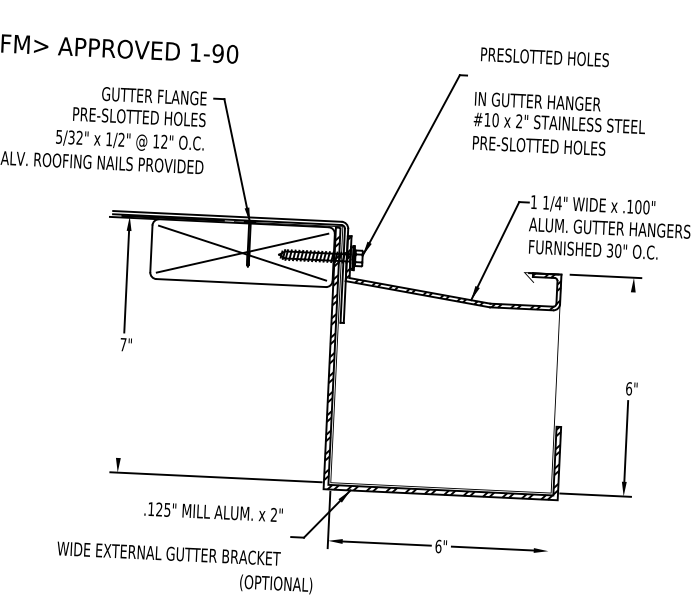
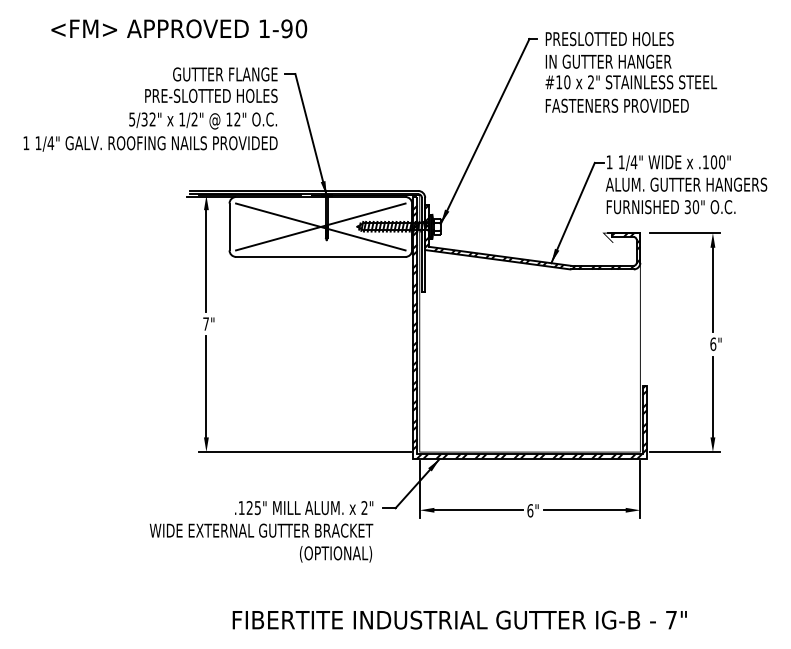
text: (544, 57) -> (609, 39), moved
text: (544, 145) -> (617, 105), PRE-SLOTTED HOLES -> FASTENERS PROVIDED
line: (630, 334) -> (712, 289), added
line: (120, 407) -> (206, 386), added
text: (213, 512) -> (304, 508), moved
line: (549, 530) -> (640, 489), added
text: (276, 584) -> (336, 554), moved

